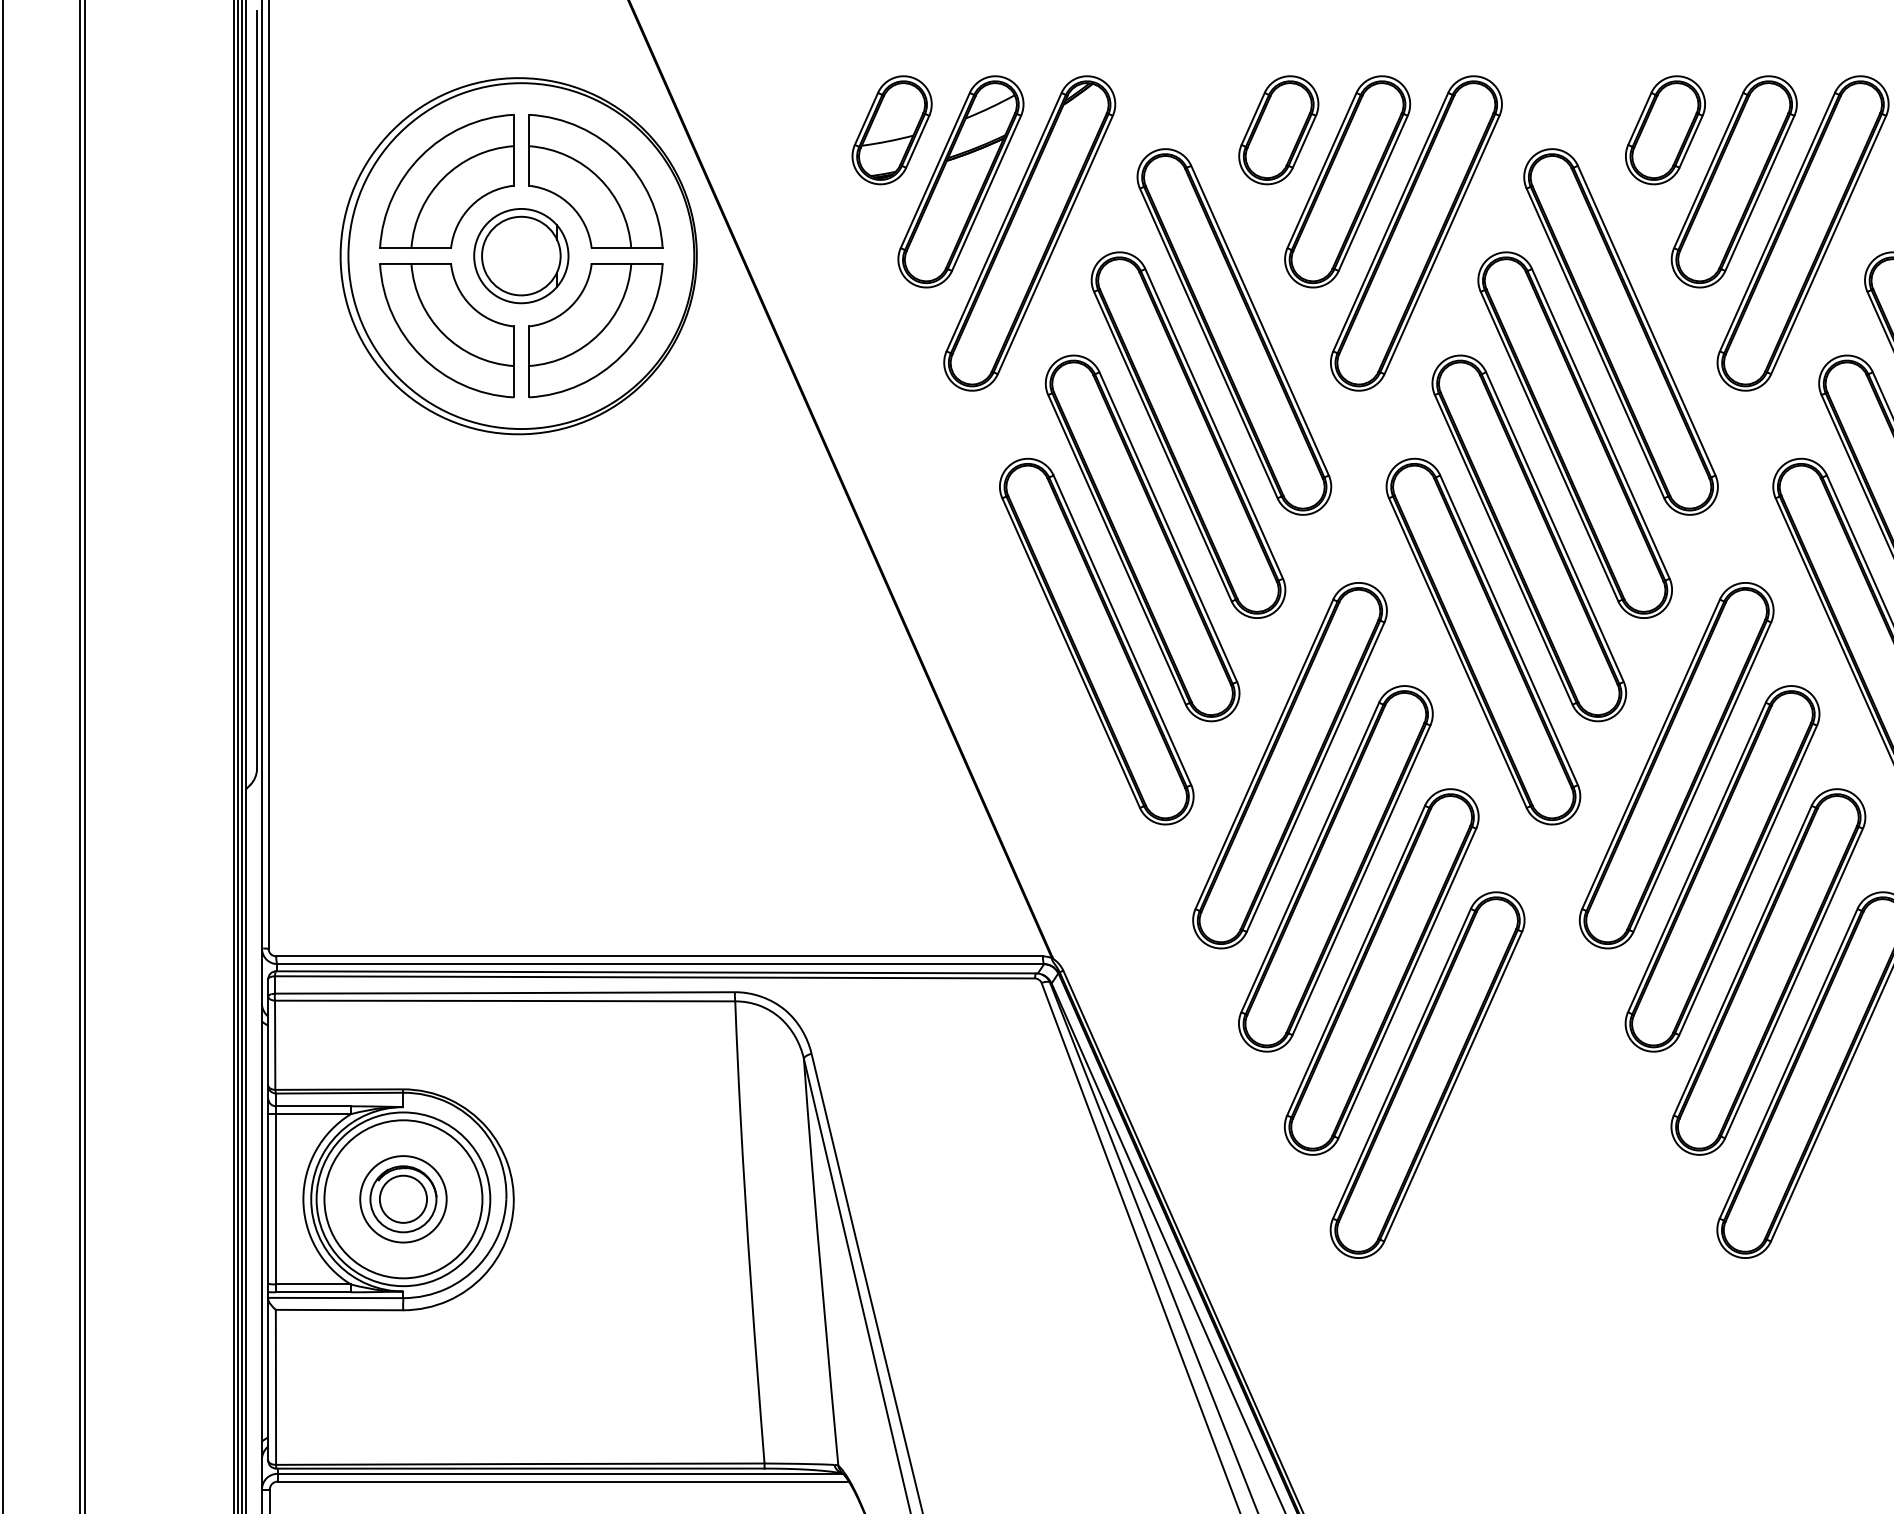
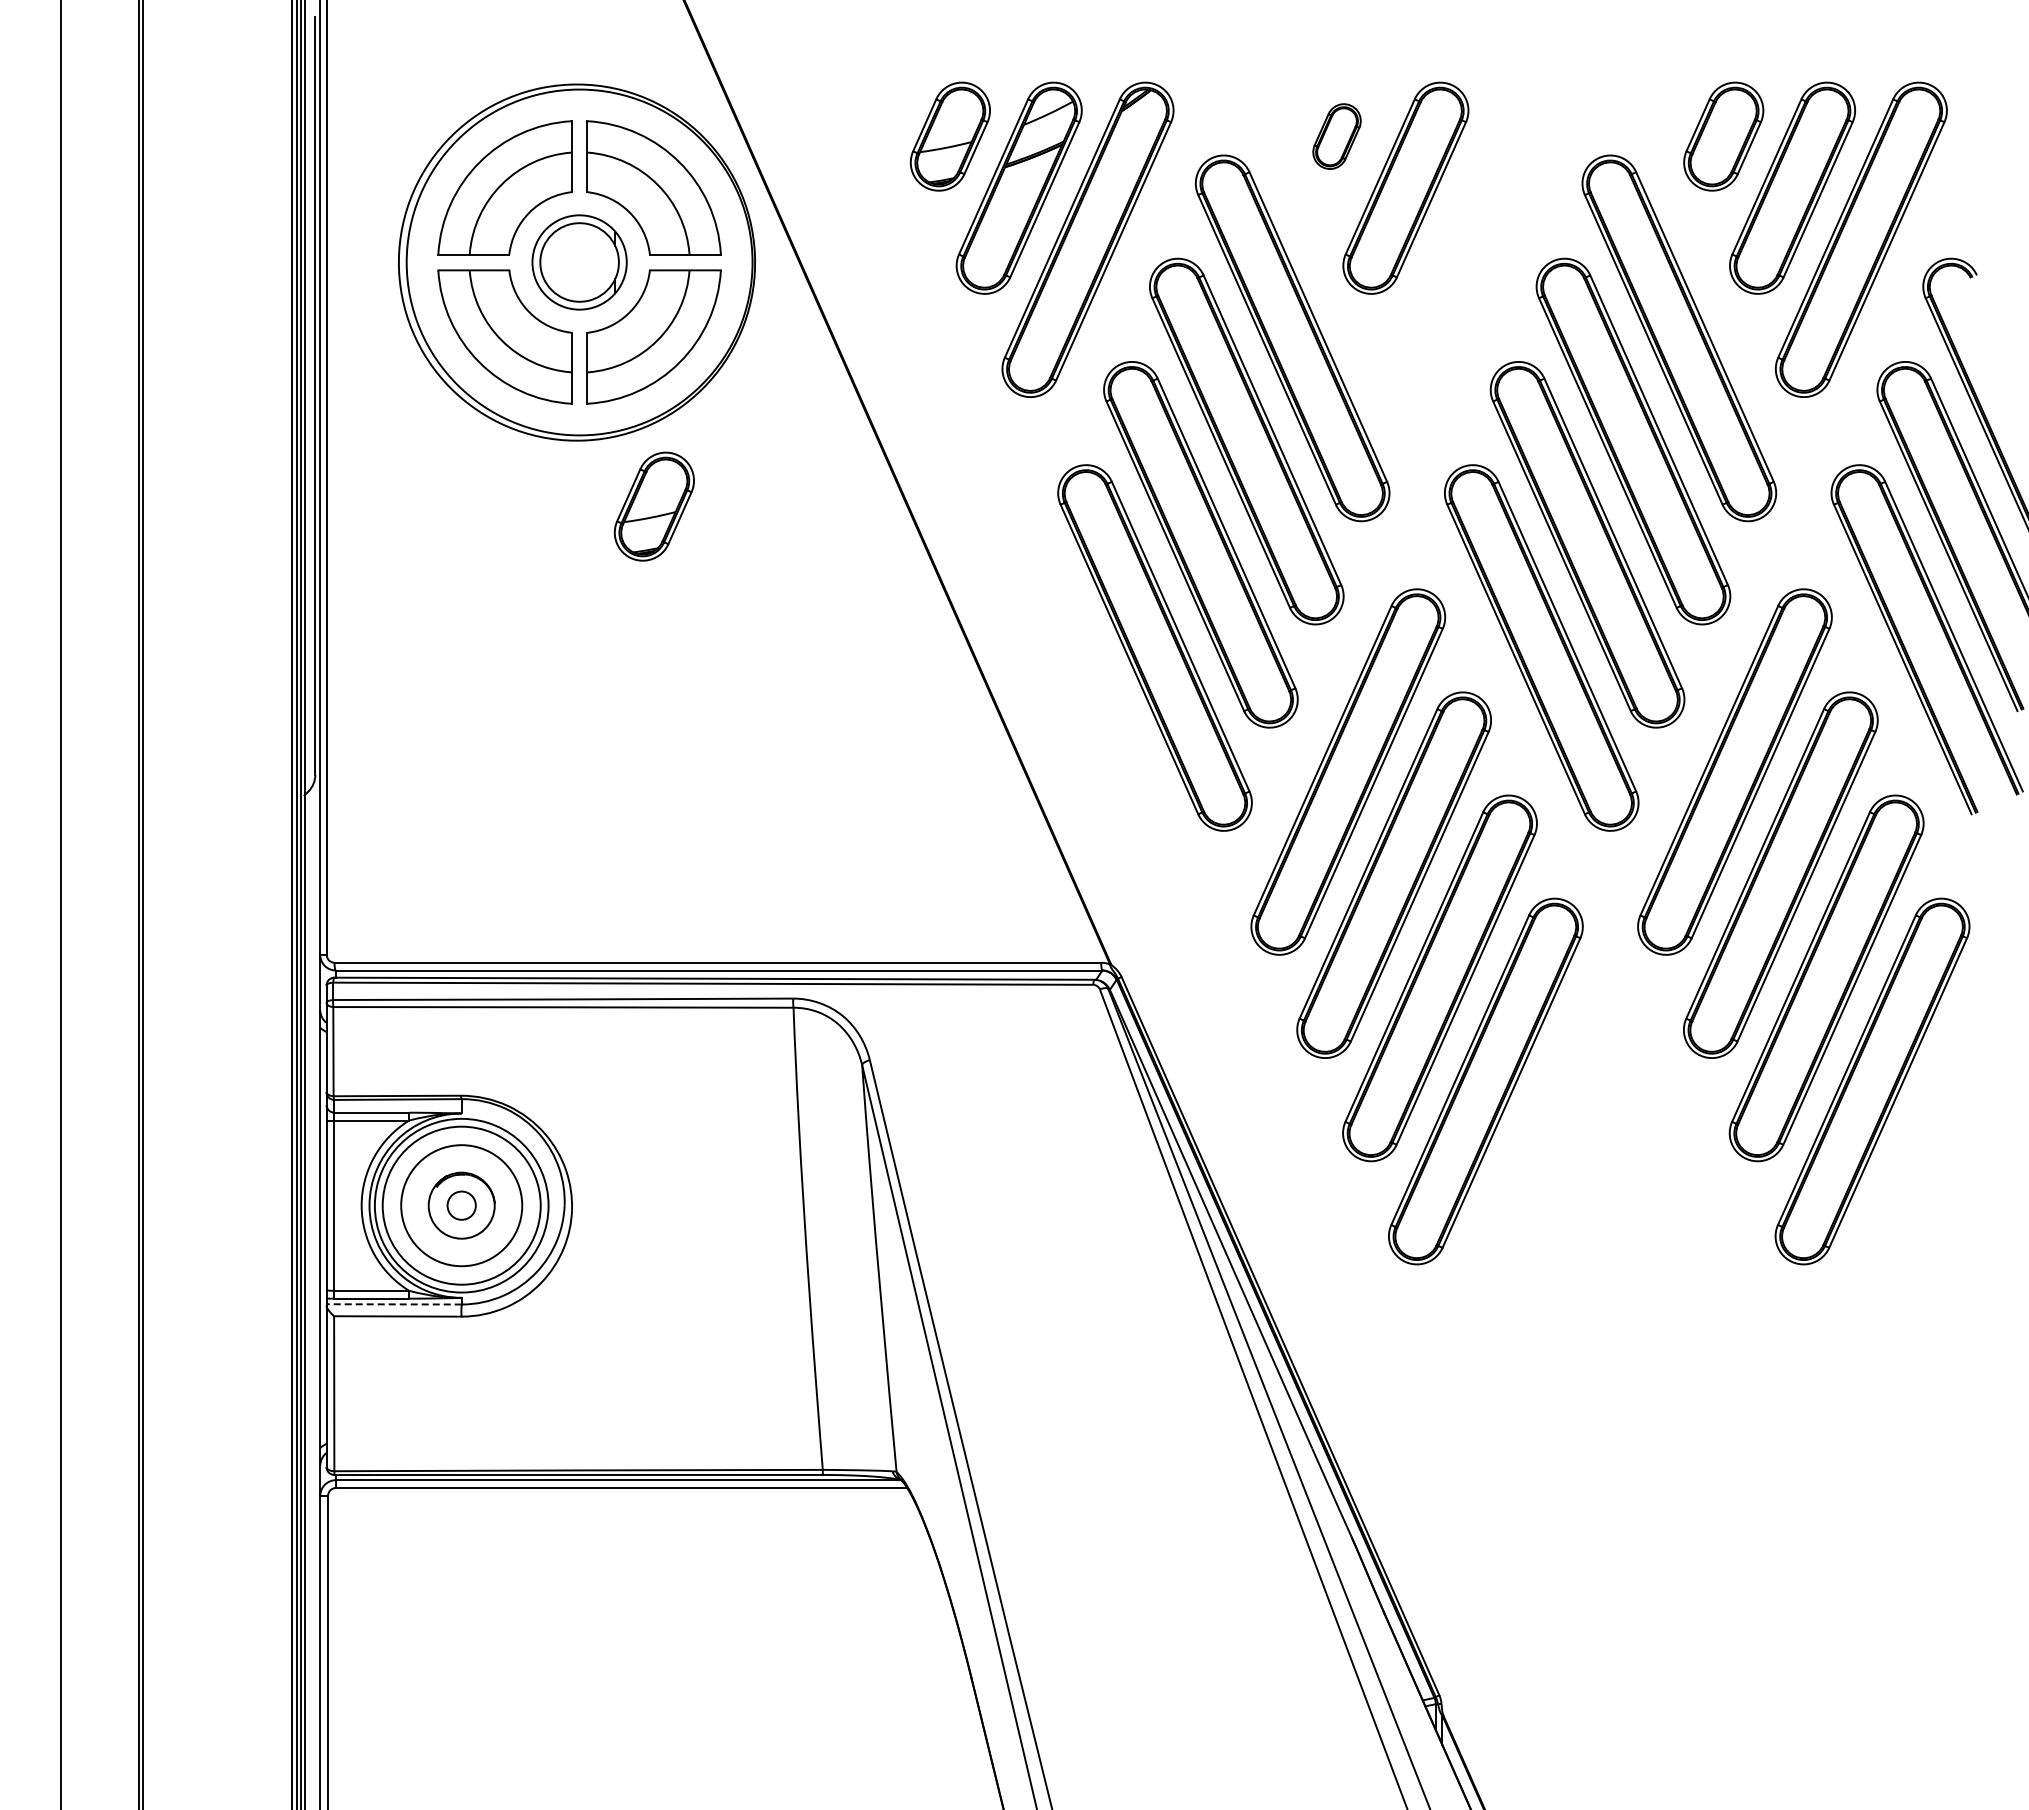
part: (1278, 130) -> (1336, 136), size x0.6
part: (1416, 233) -> (1474, 239), removed
part: (595, 500) -> (653, 506), added
circle: (403, 1199) -> (461, 1205), size x0.6
circle: (403, 1199) -> (461, 1205), size x1.4
line: (336, 1298) -> (394, 1304), solid -> dashed

